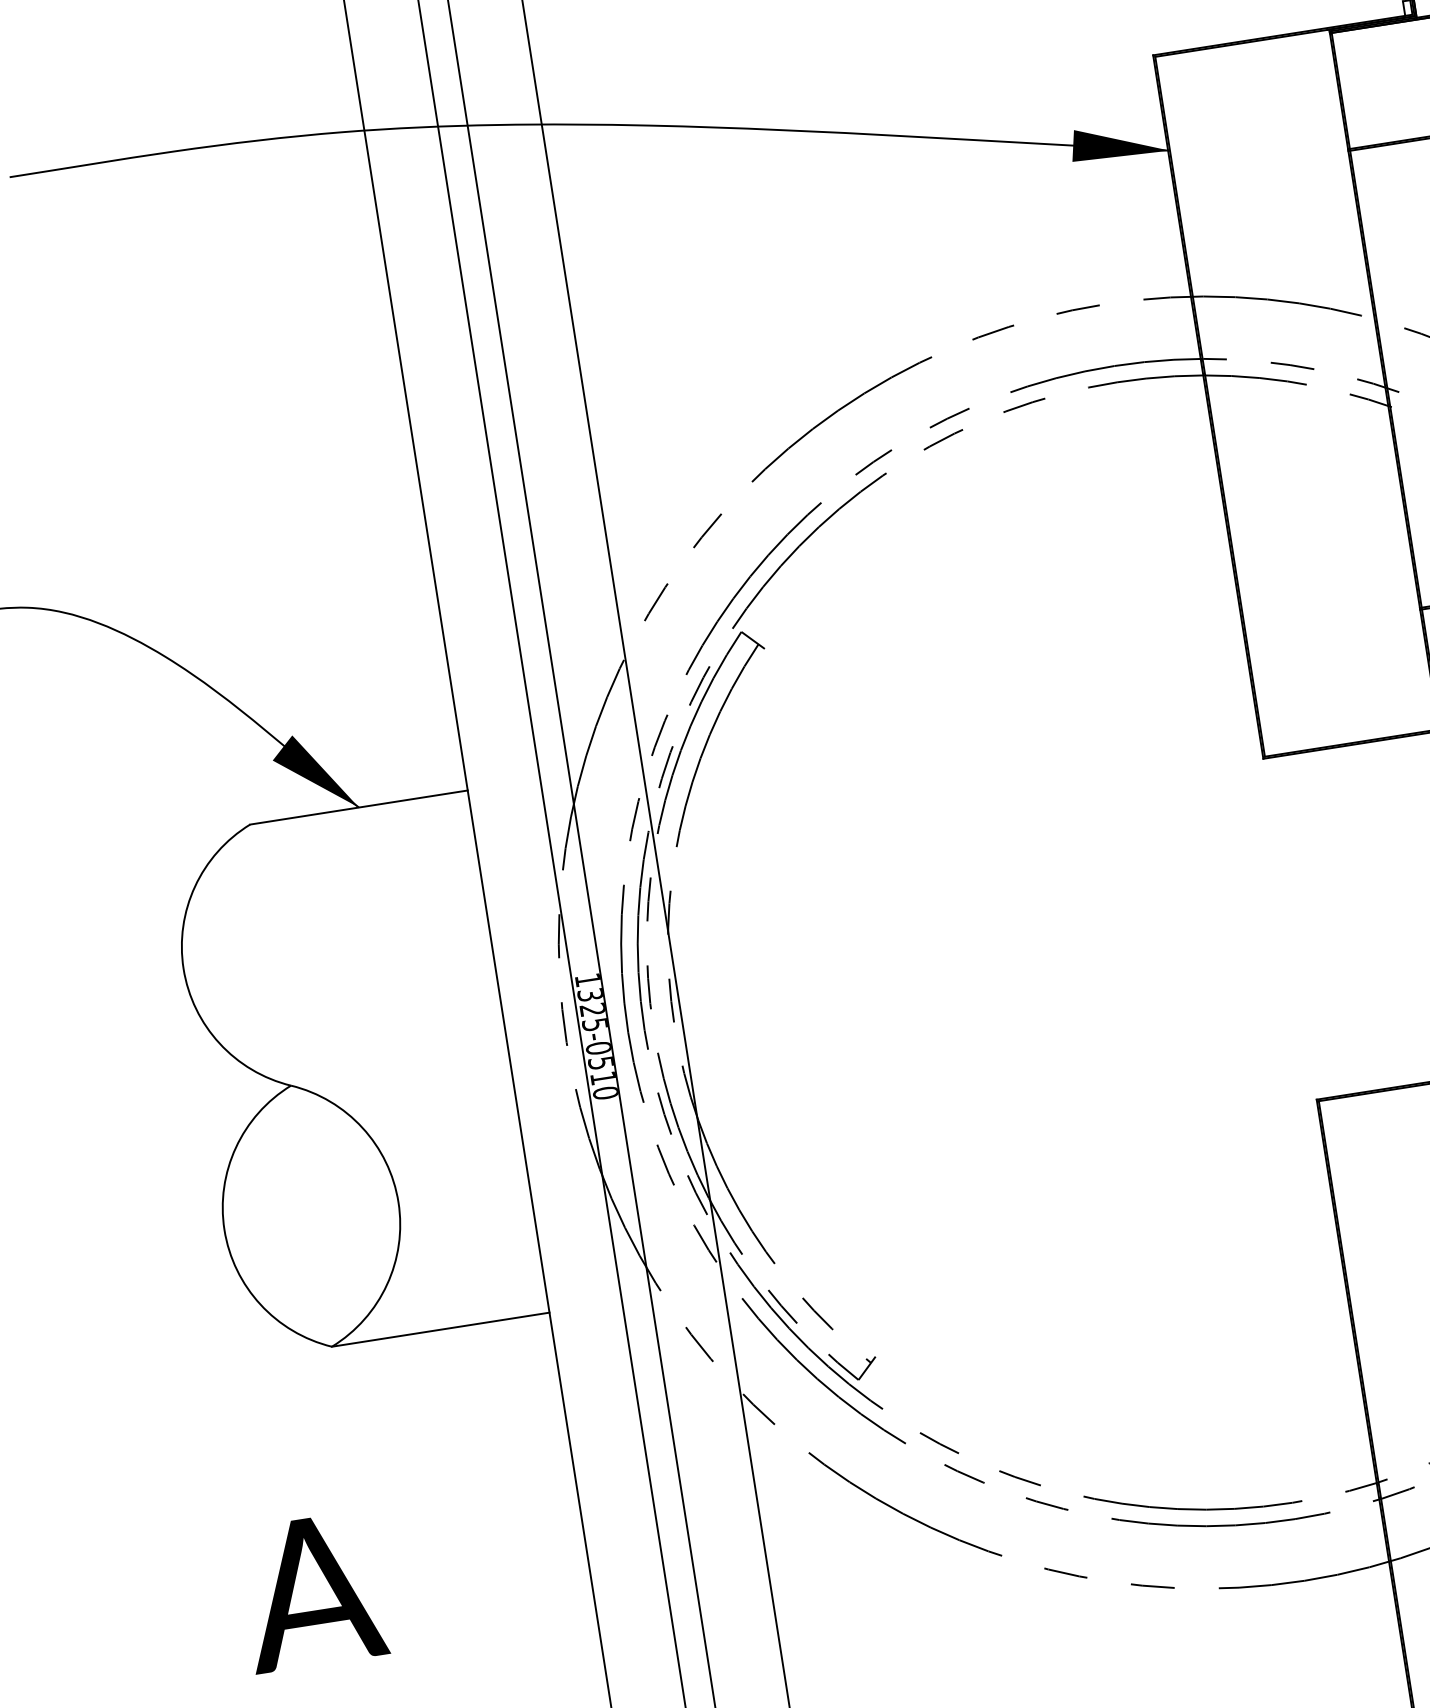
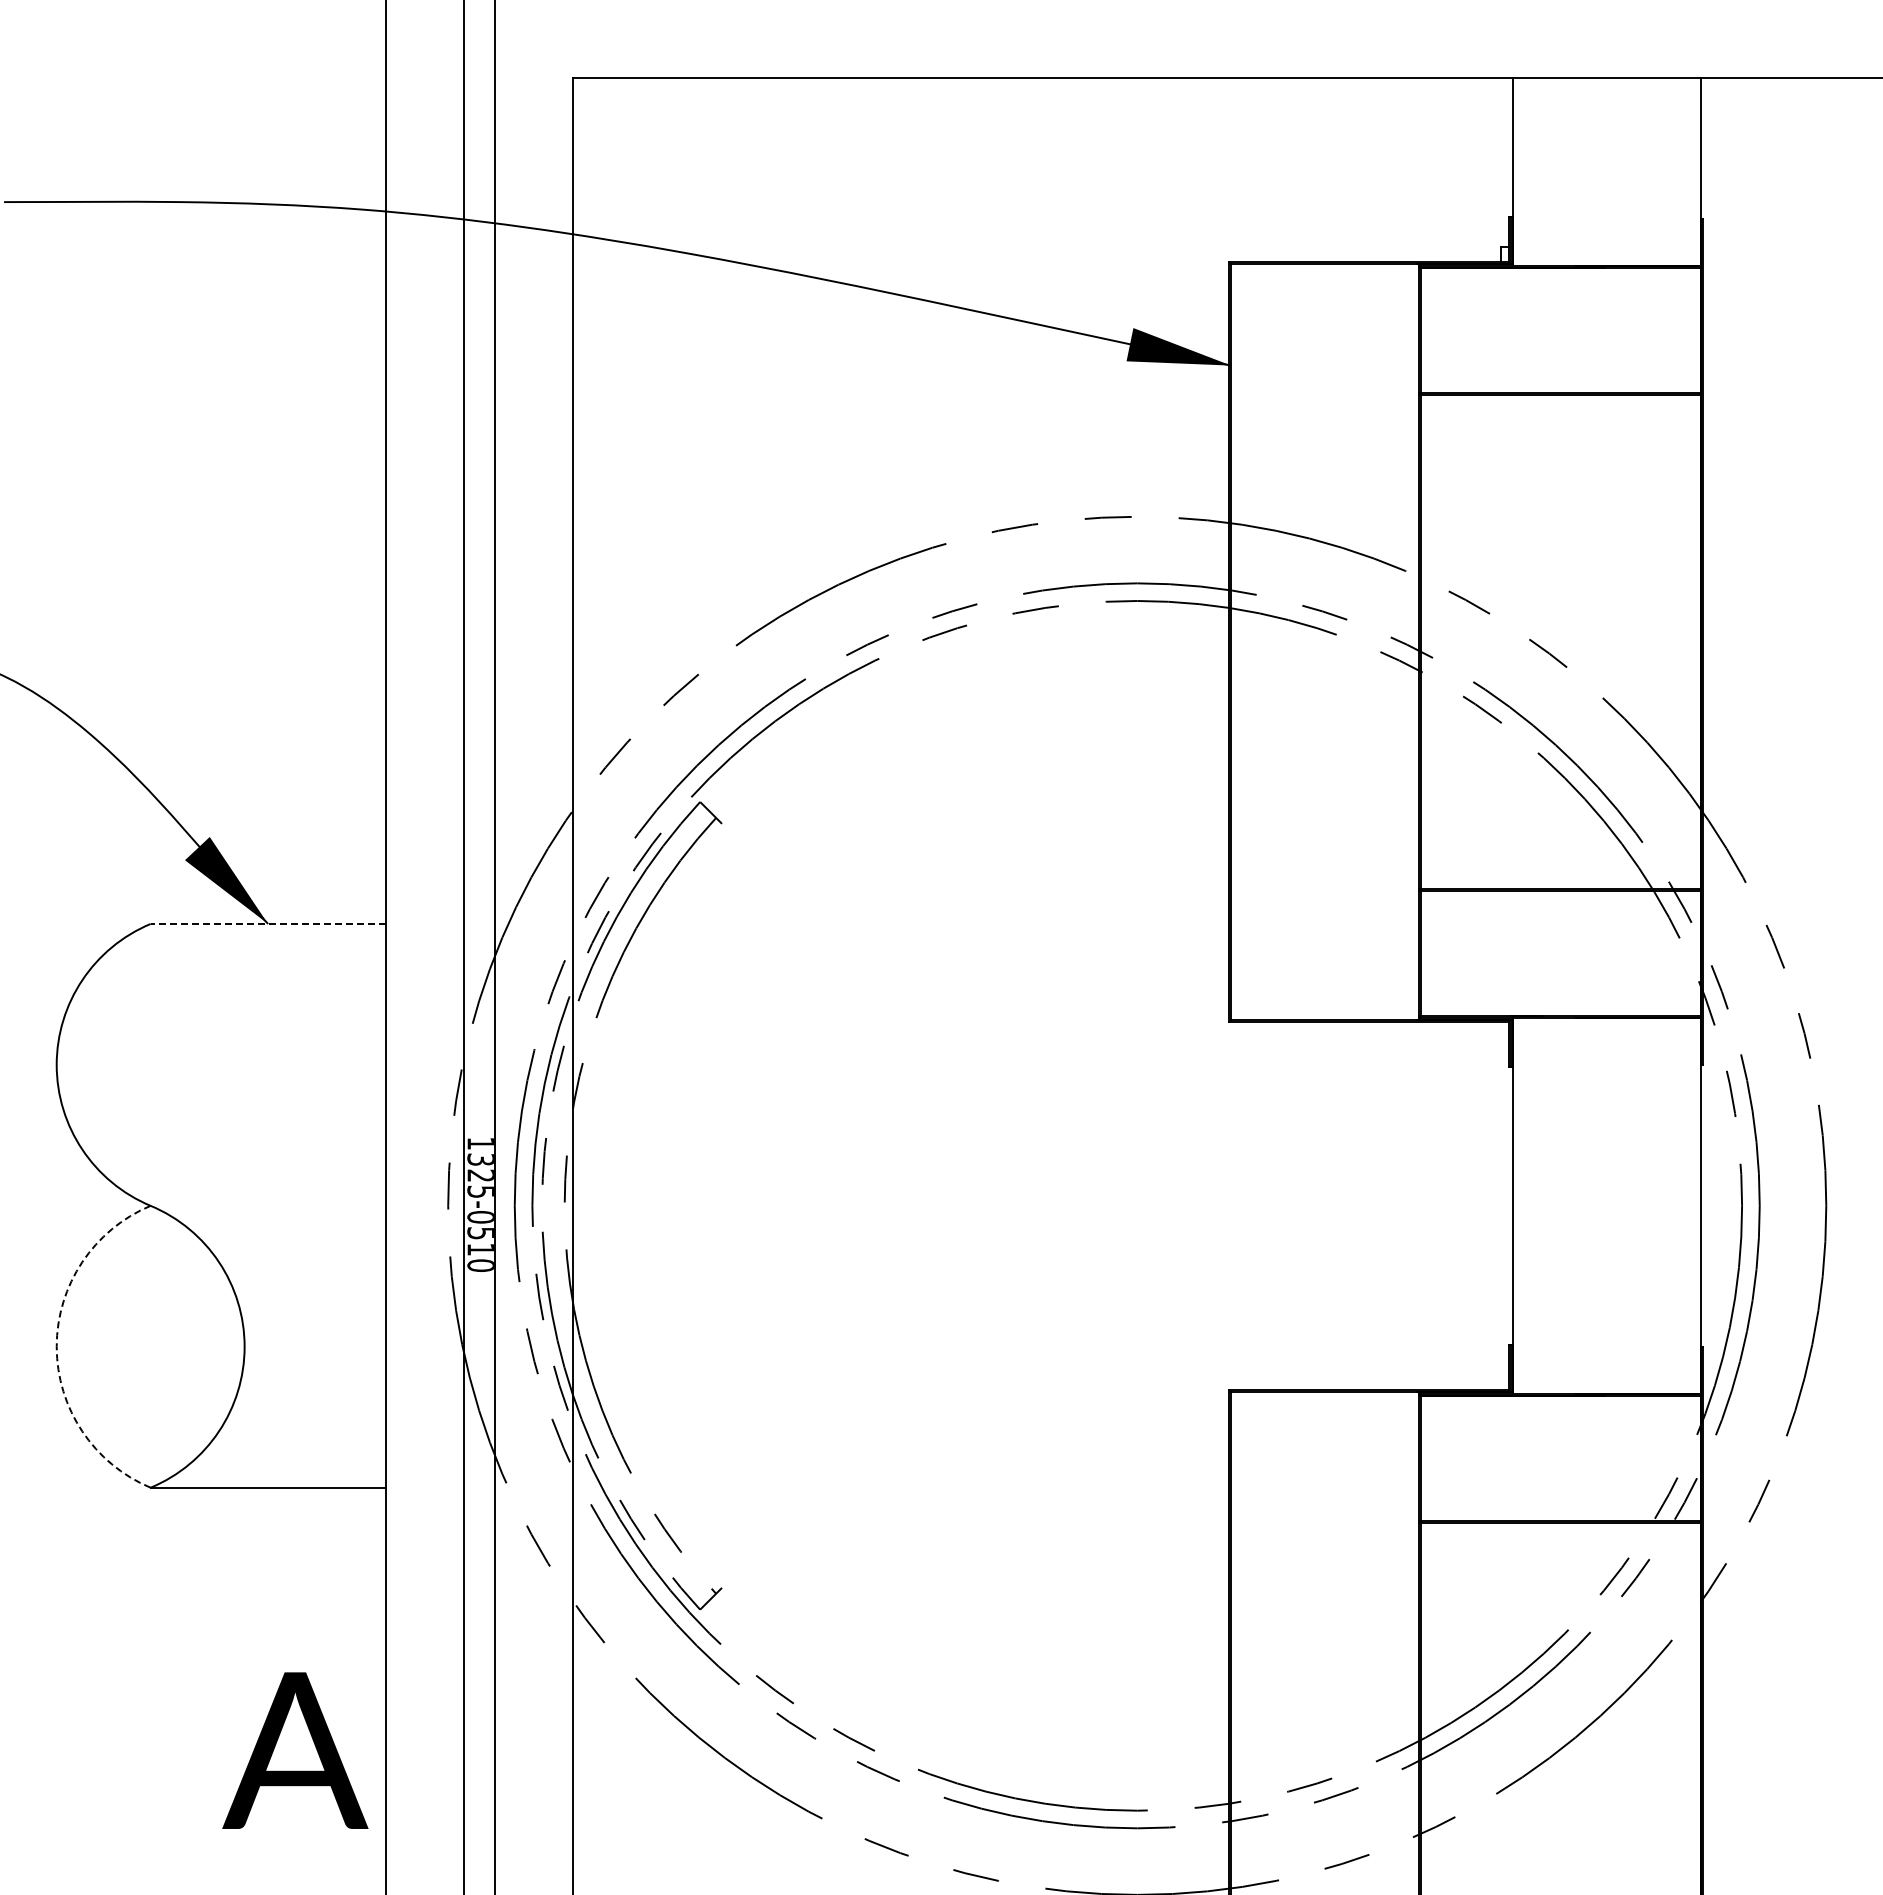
line: (358, 807) -> (267, 923), solid -> dashed
arc: (224, 1229) -> (56, 1346), solid -> dashed
text: (312, 1591) -> (295, 1750), moved

